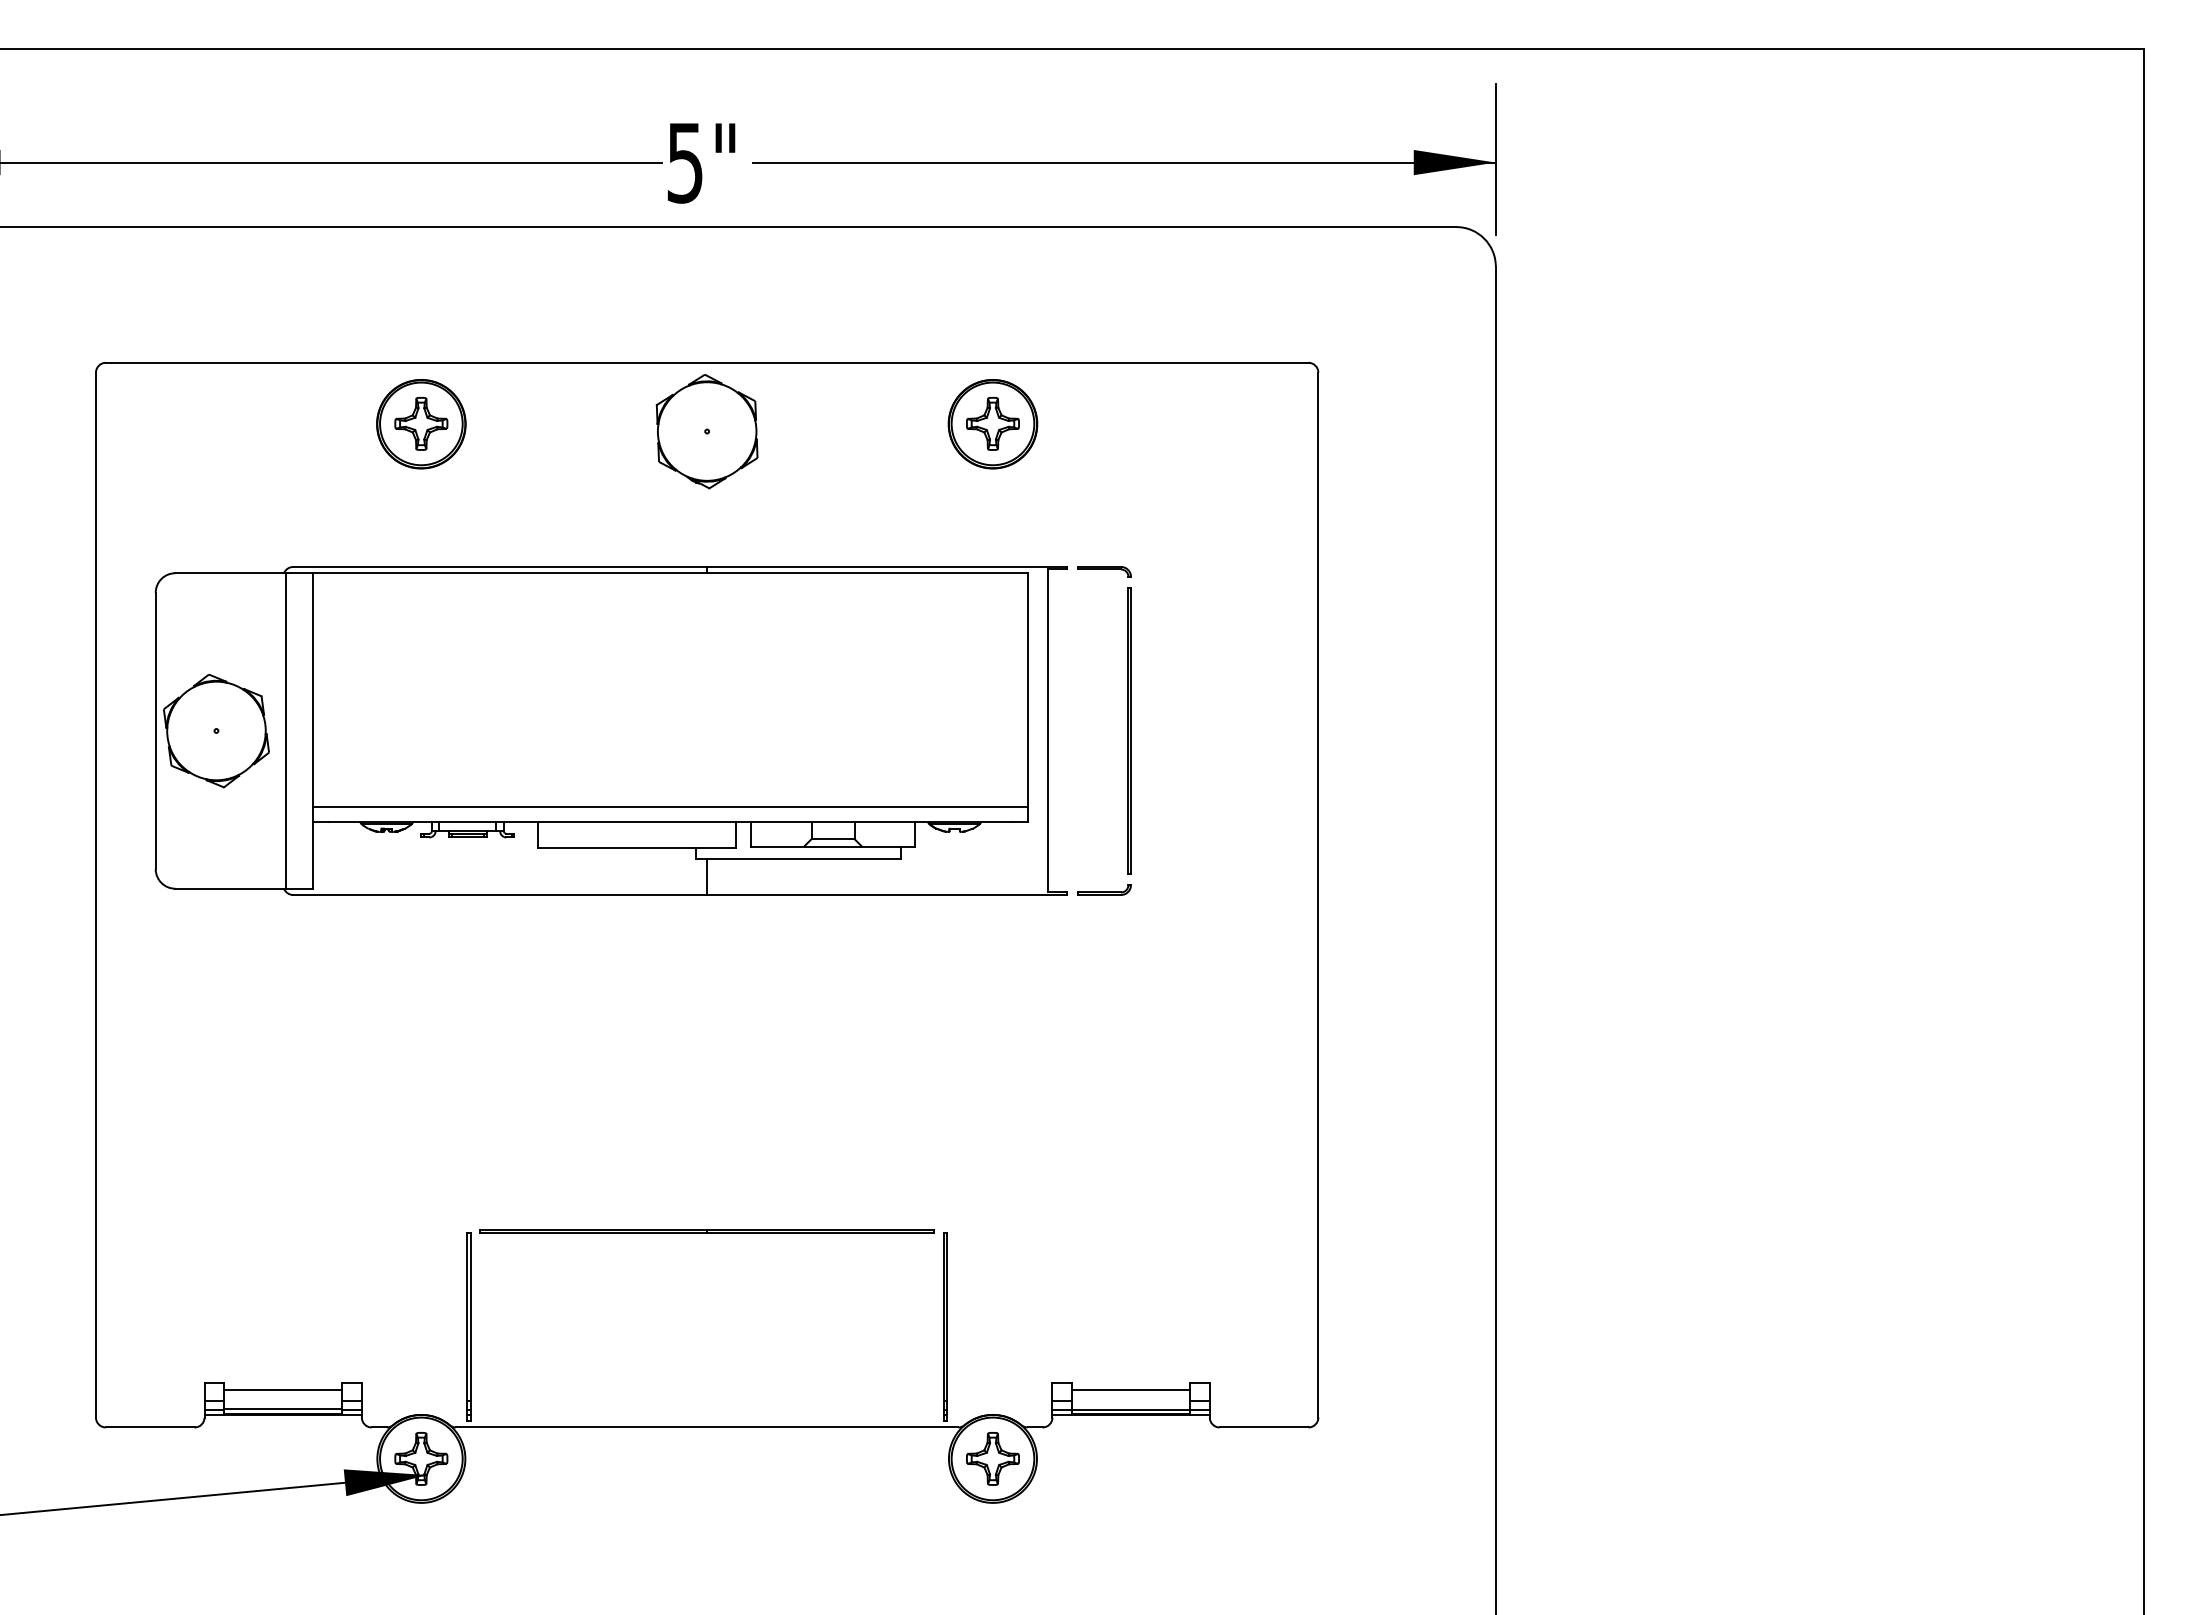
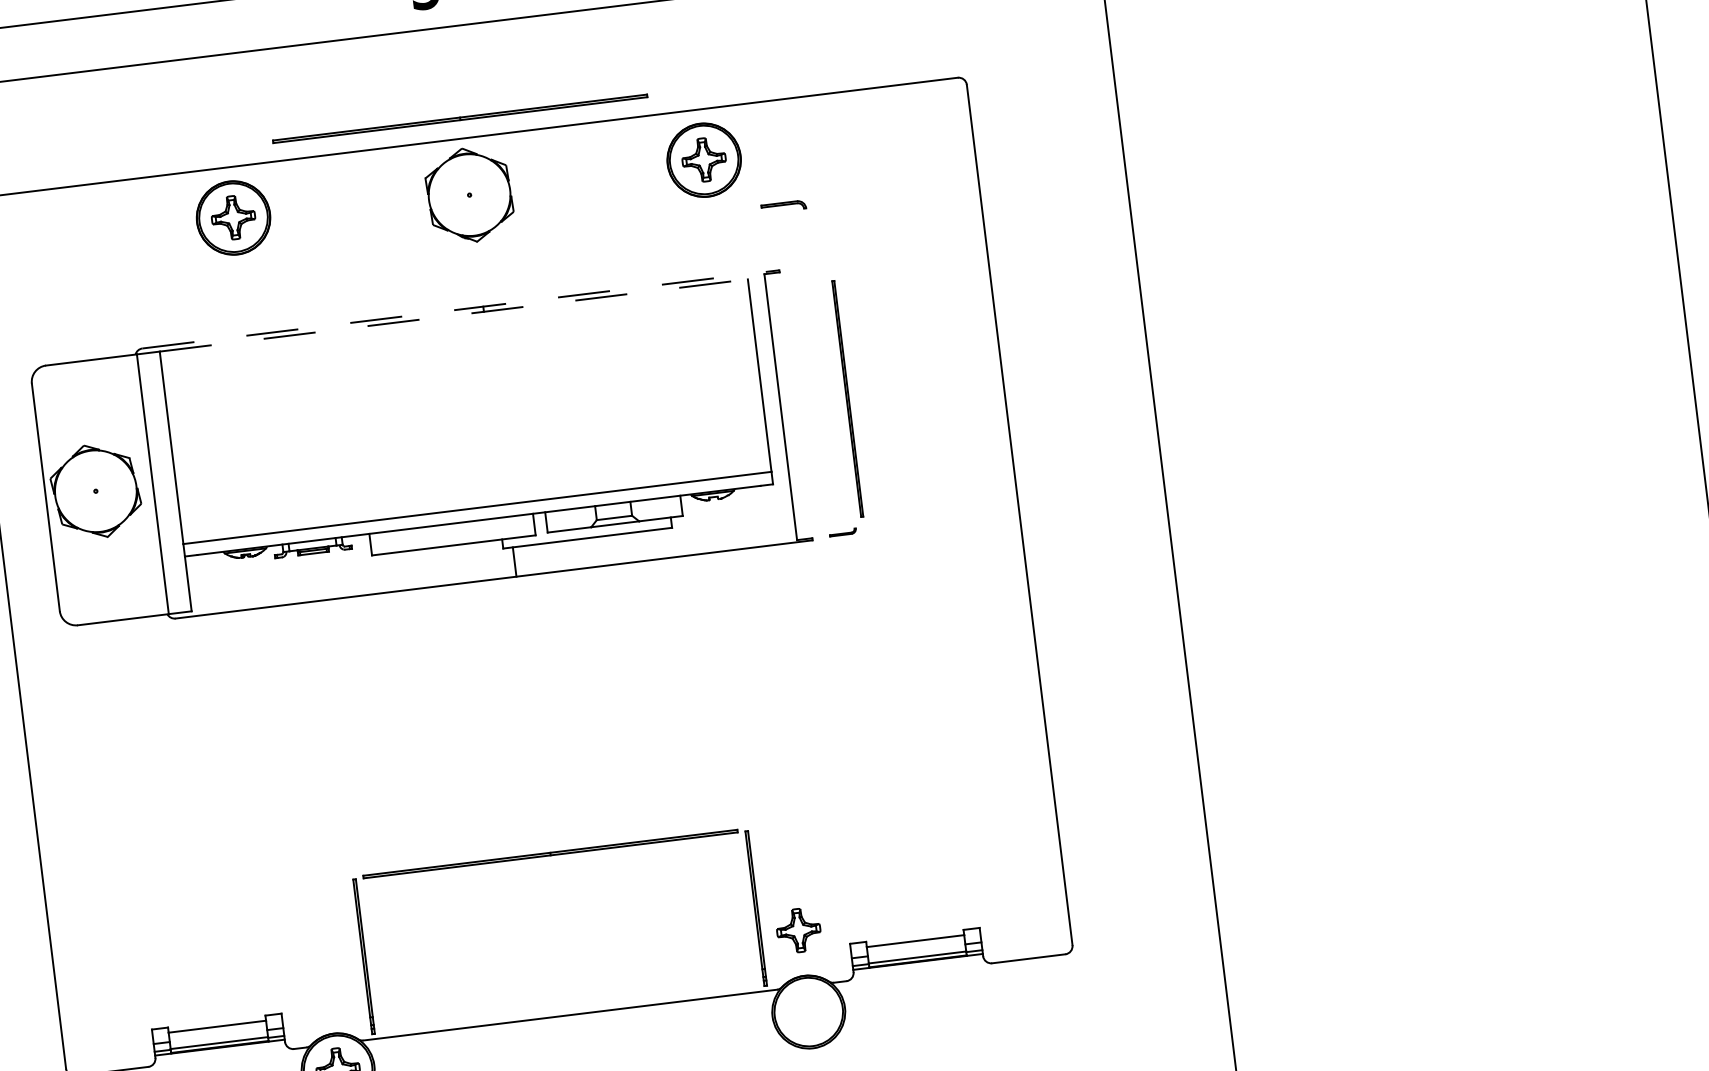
line: (706, 338) -> (459, 118), added
line: (680, 566) -> (461, 308), solid -> dashed
part: (1104, 571) -> (783, 206), moved
line: (671, 573) -> (454, 315), solid -> dashed
part: (1104, 889) -> (843, 532), size x0.6
part: (992, 1458) -> (798, 930), moved

